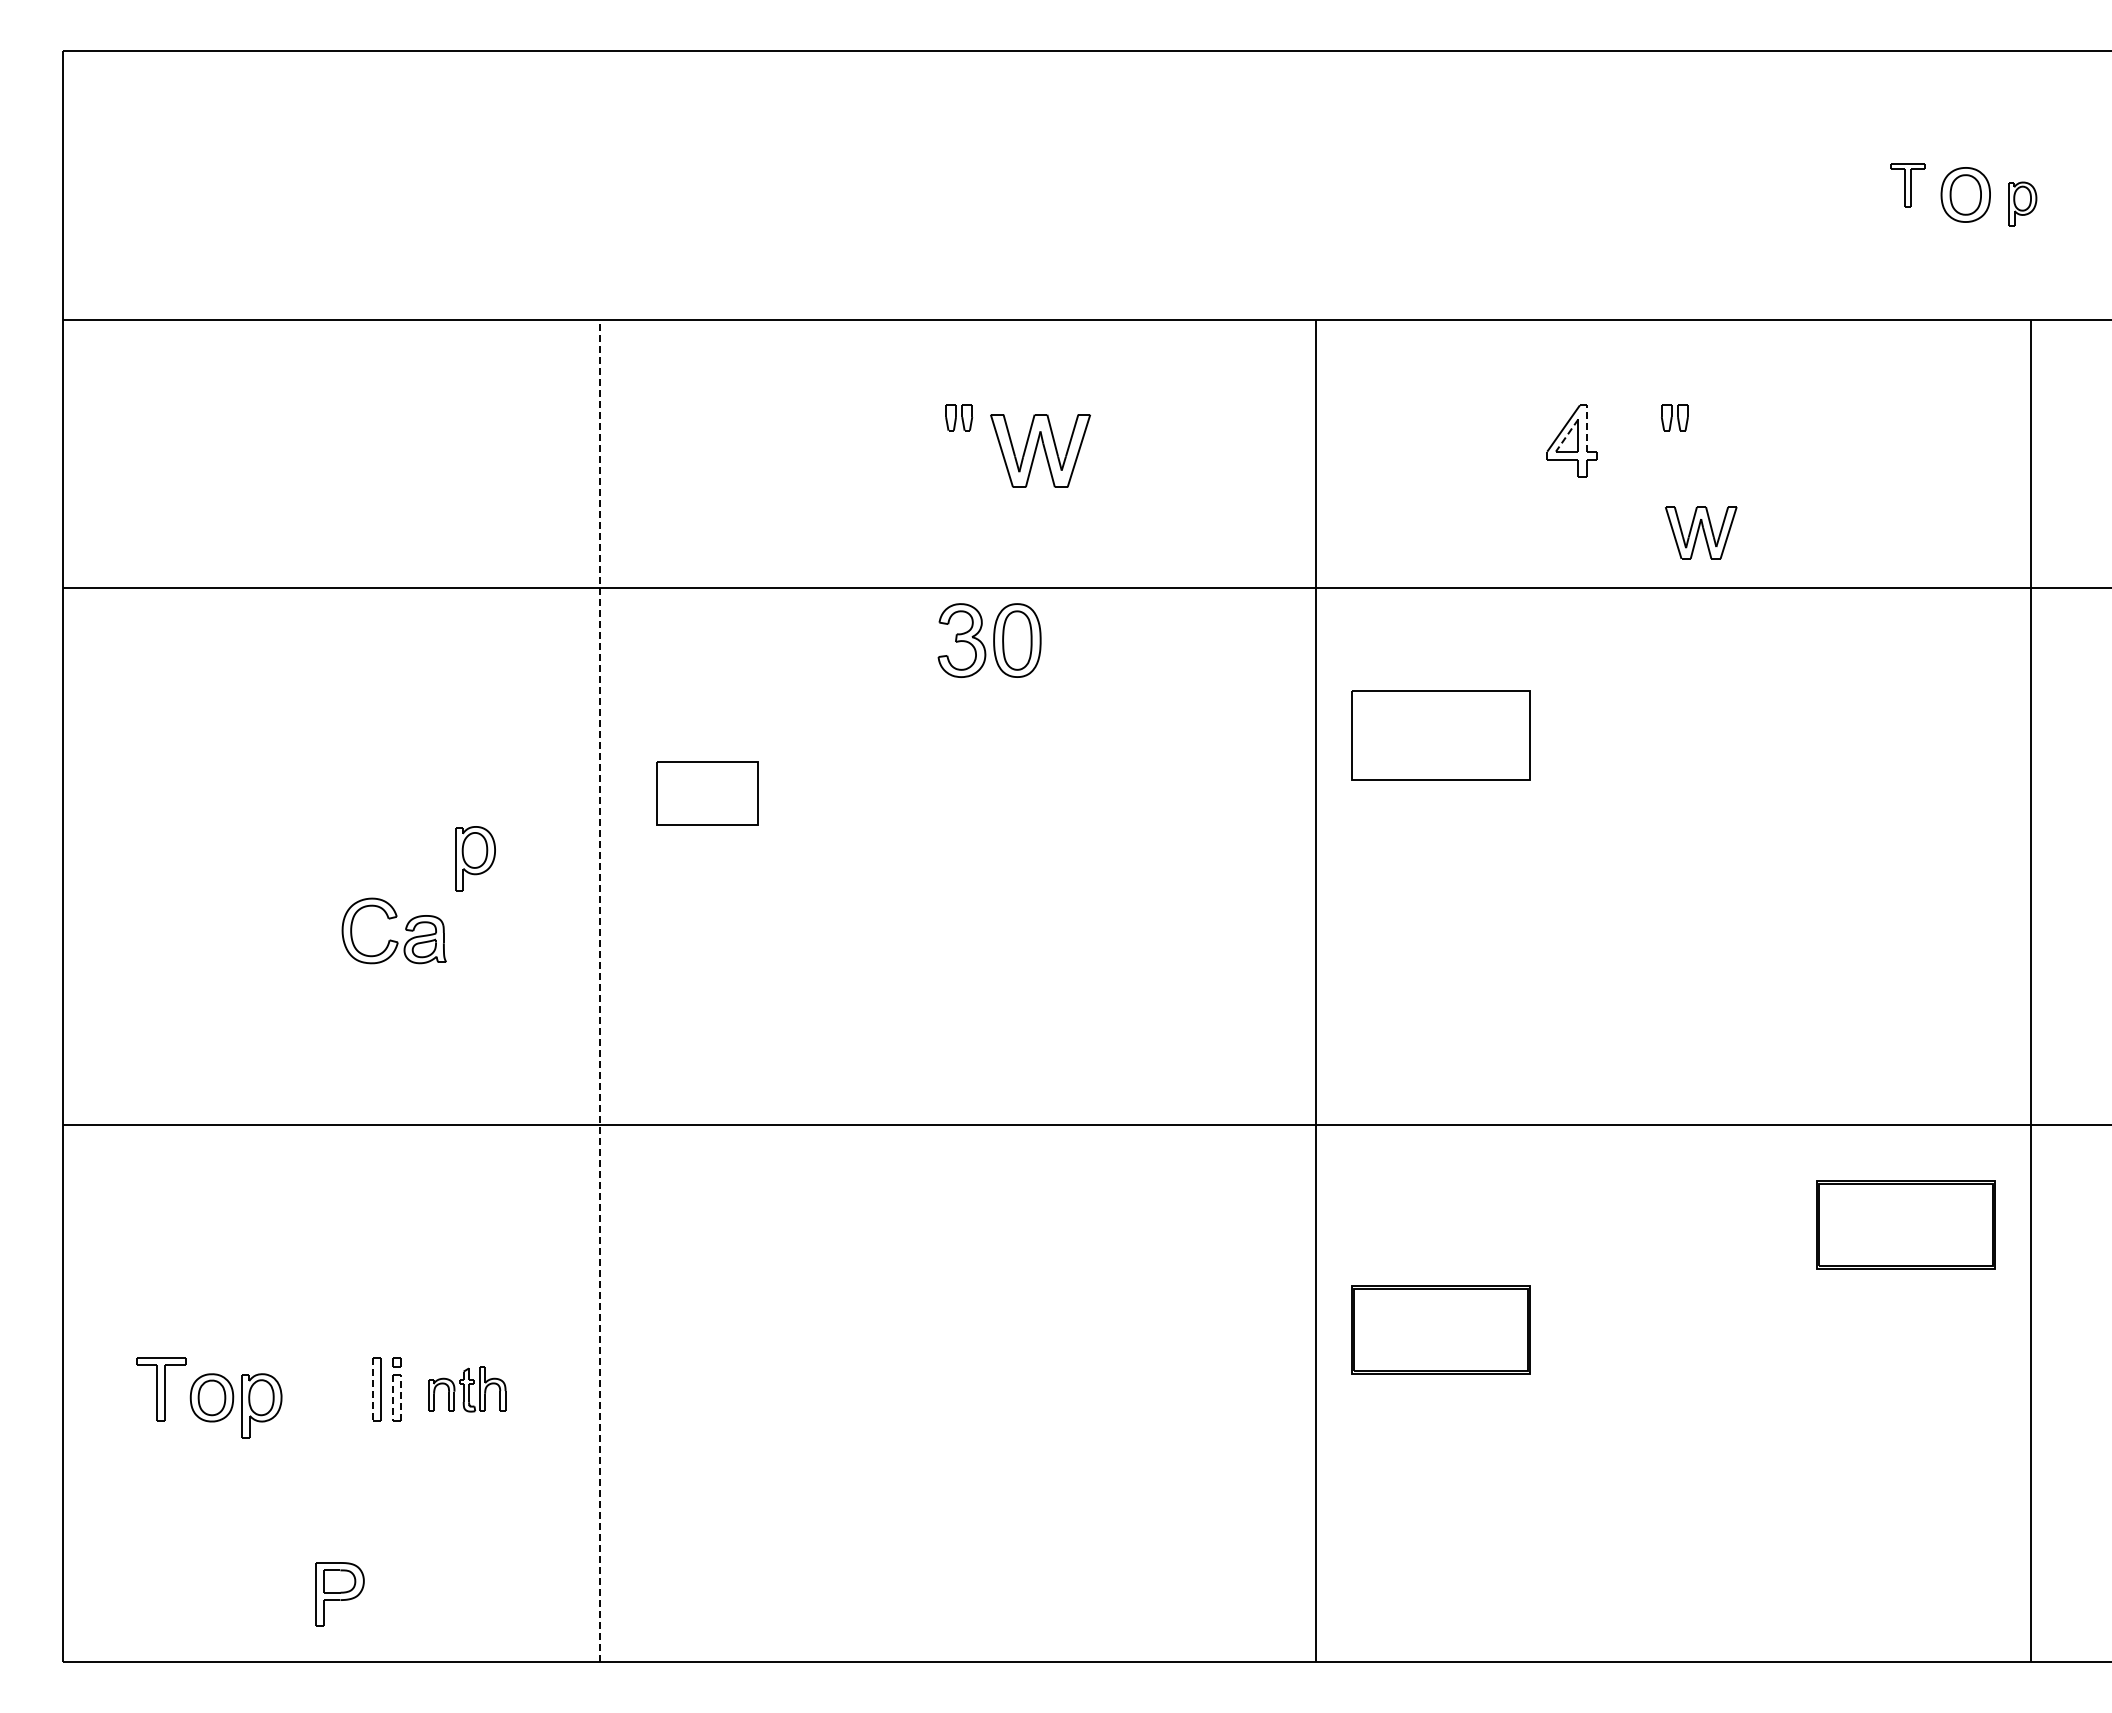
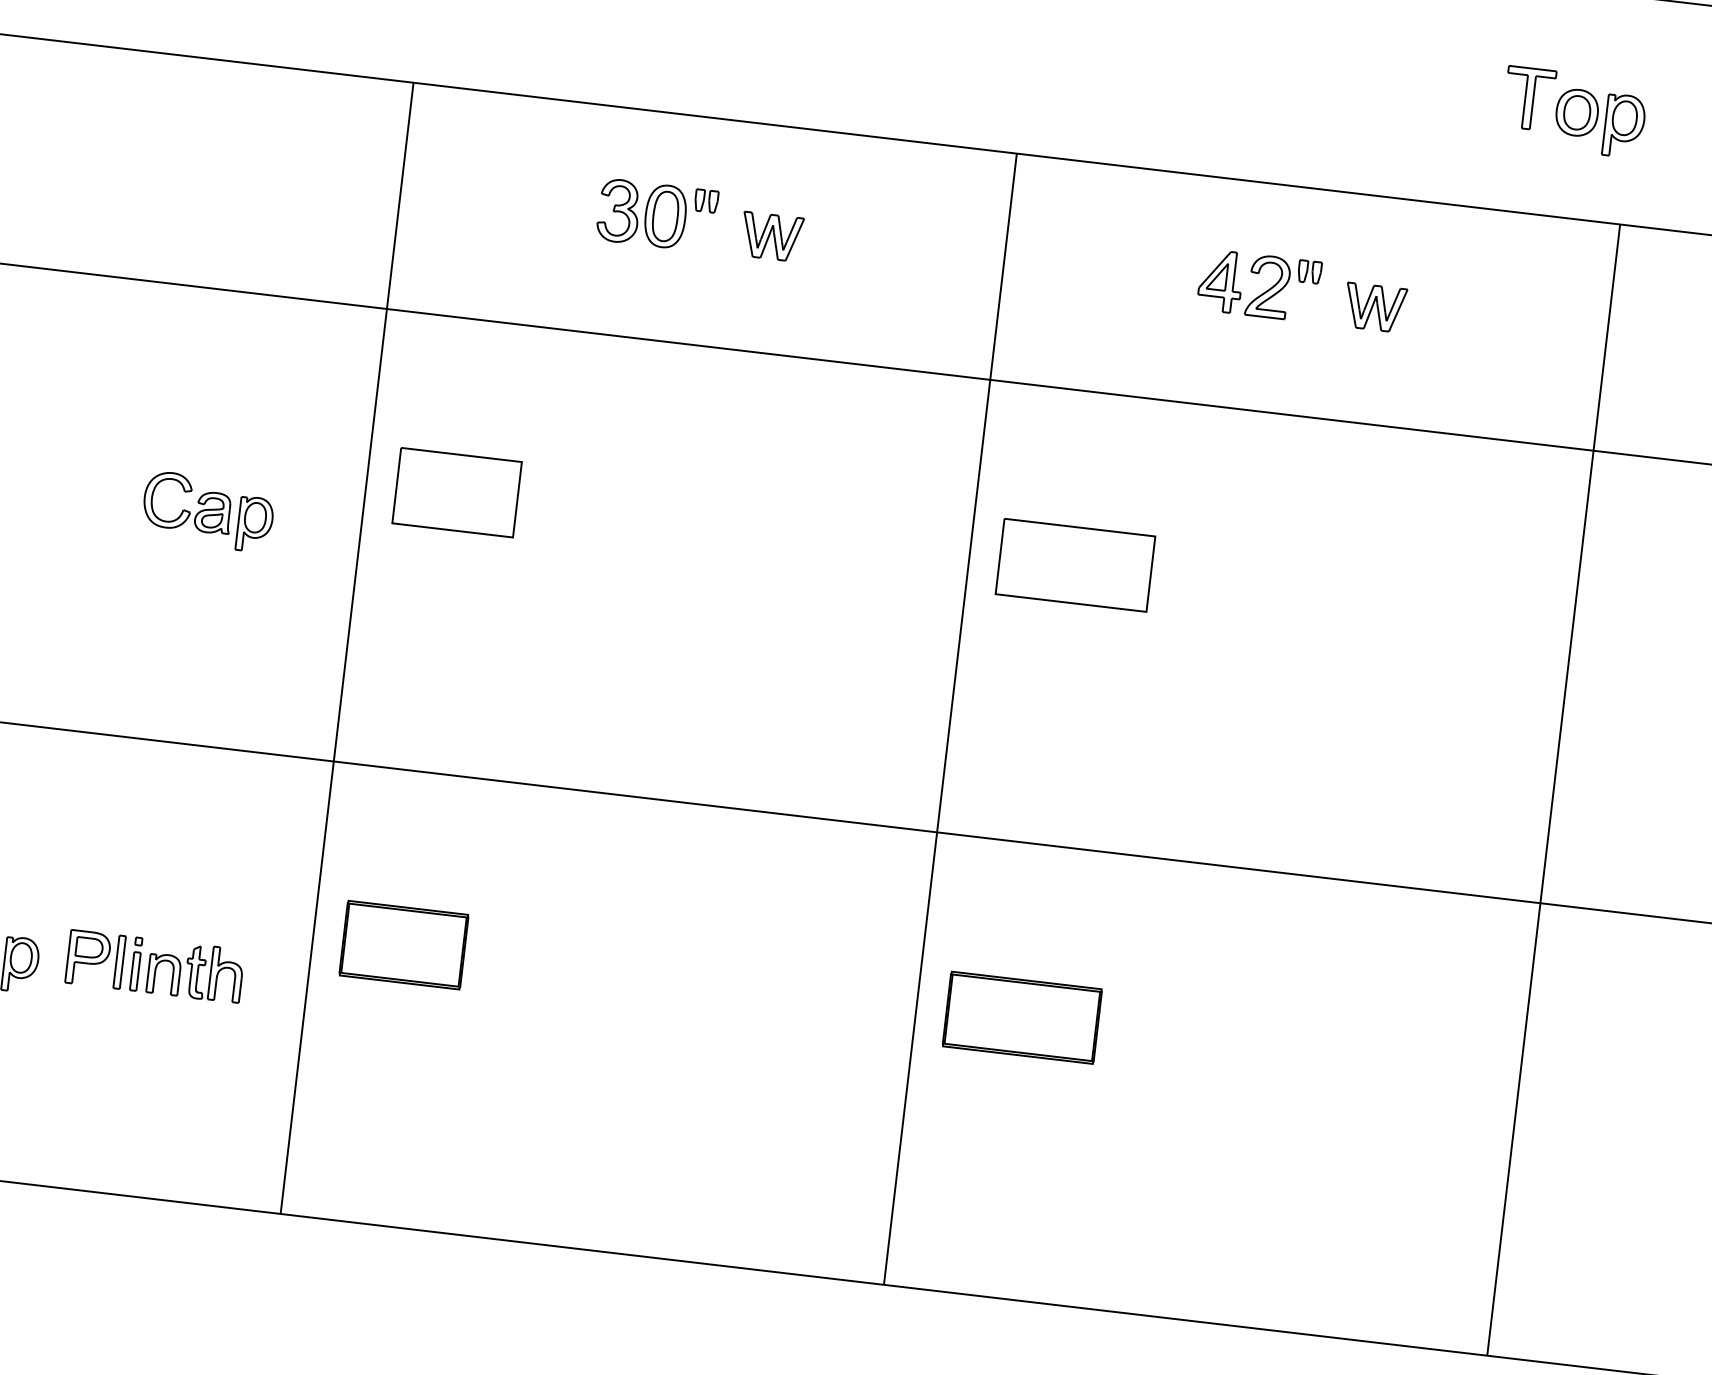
part: (1907, 184) -> (1529, 98), size x1.67
part: (2022, 204) -> (1624, 126), size x1.67
line: (1587, 428) -> (1235, 272), dashed -> solid
line: (1567, 435) -> (1217, 276), dashed -> solid
part: (1627, 440) -> (1267, 286), added
part: (1040, 450) -> (771, 236), size x0.71
part: (1701, 532) -> (1375, 307), moved
part: (989, 640) -> (642, 213), moved
part: (1440, 735) -> (1075, 565), moved
part: (707, 793) -> (457, 492), size x1.43
part: (391, 939) -> (185, 509), moved
line: (600, 990) -> (347, 648), dashed -> solid
part: (1905, 1224) -> (1424, 974), removed
part: (707, 1329) -> (404, 944), added
line: (373, 1389) -> (116, 962), dashed -> solid
part: (466, 1389) -> (194, 971), size x1.43
line: (392, 1397) -> (131, 970), dashed -> solid
line: (400, 1397) -> (138, 971), dashed -> solid
part: (339, 1594) -> (87, 958), moved

